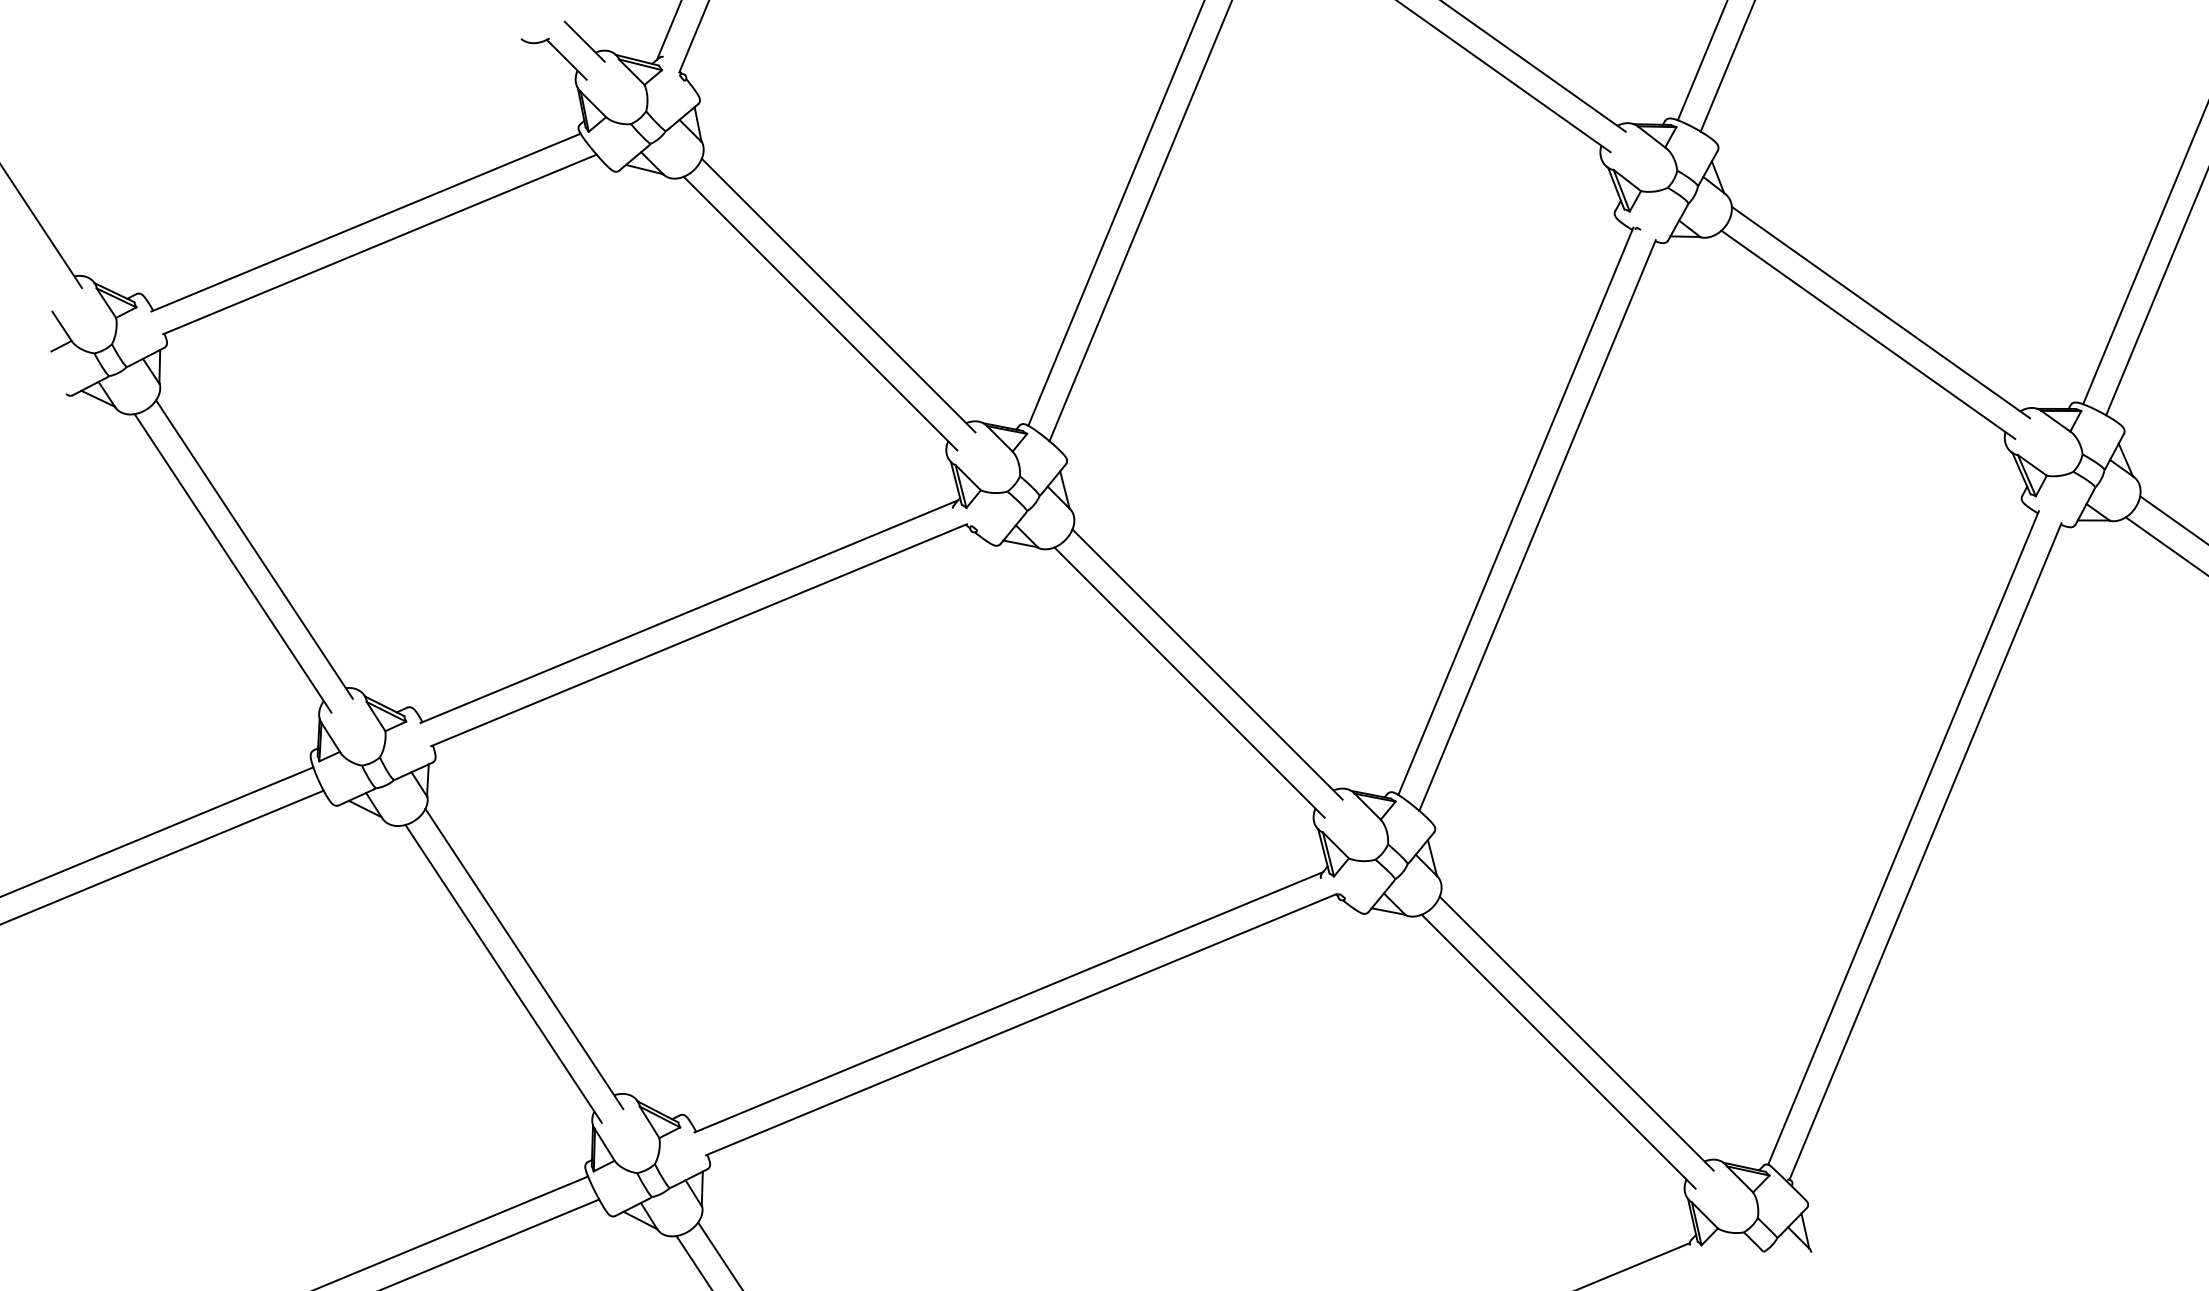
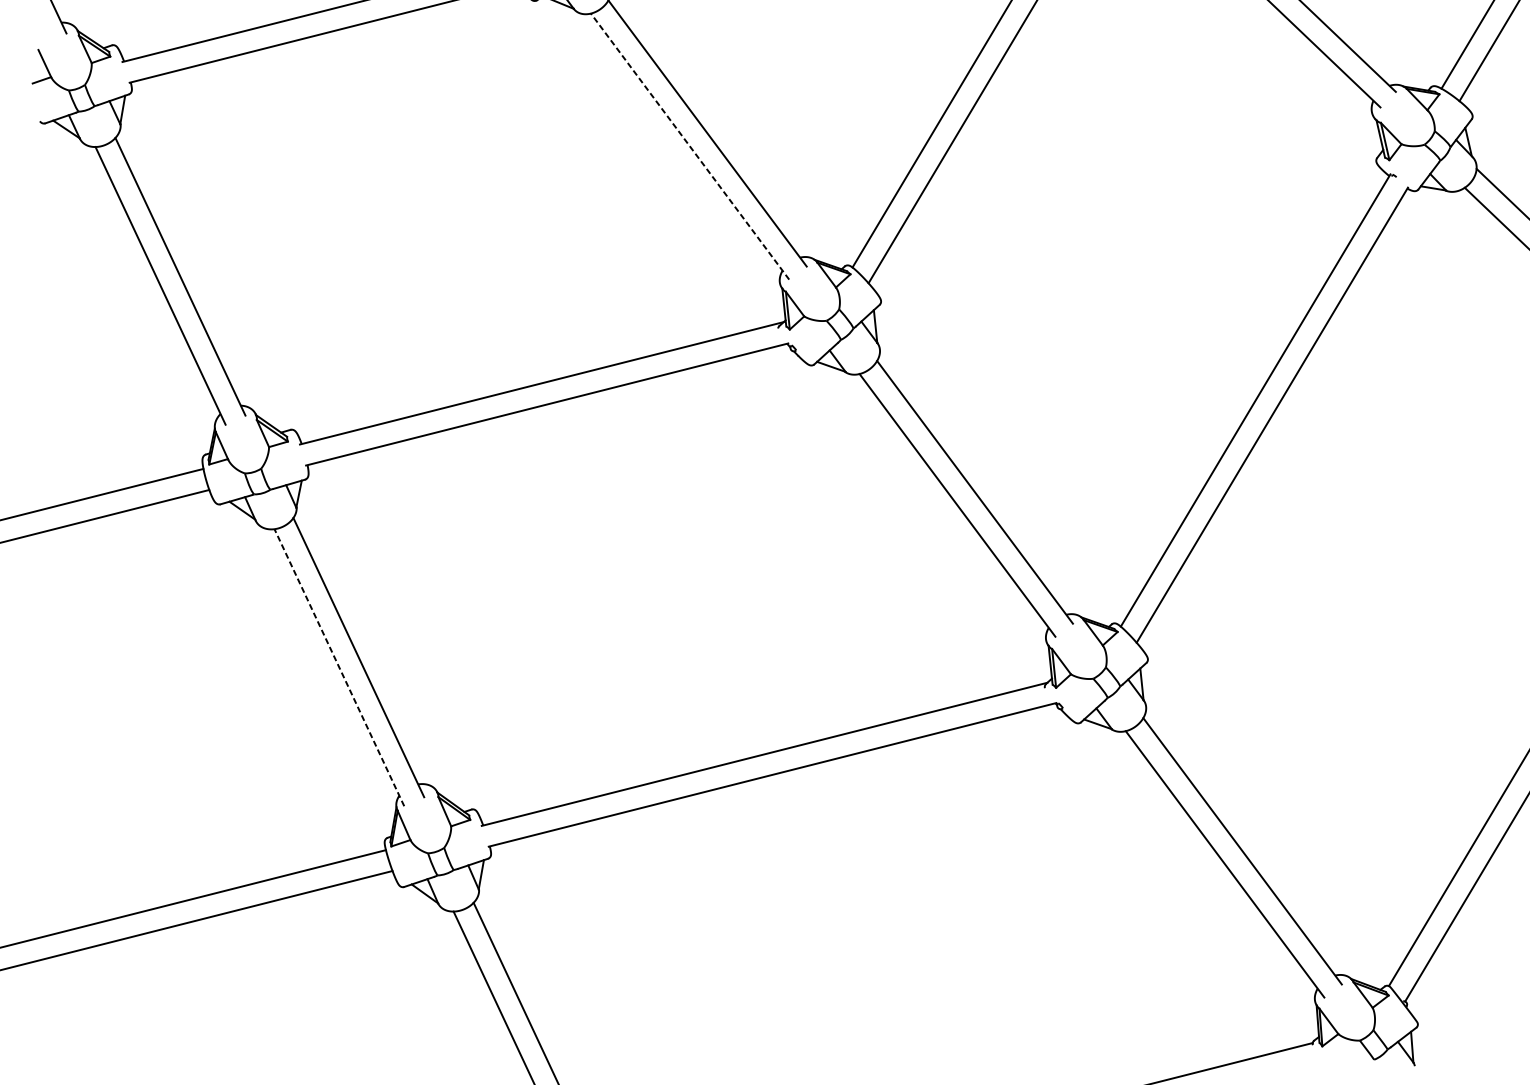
line: (820, 313) -> (690, 146), solid -> dashed
line: (503, 973) -> (339, 667), solid -> dashed

